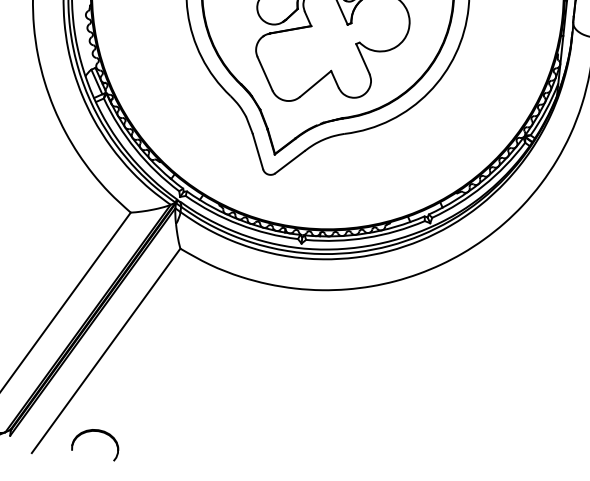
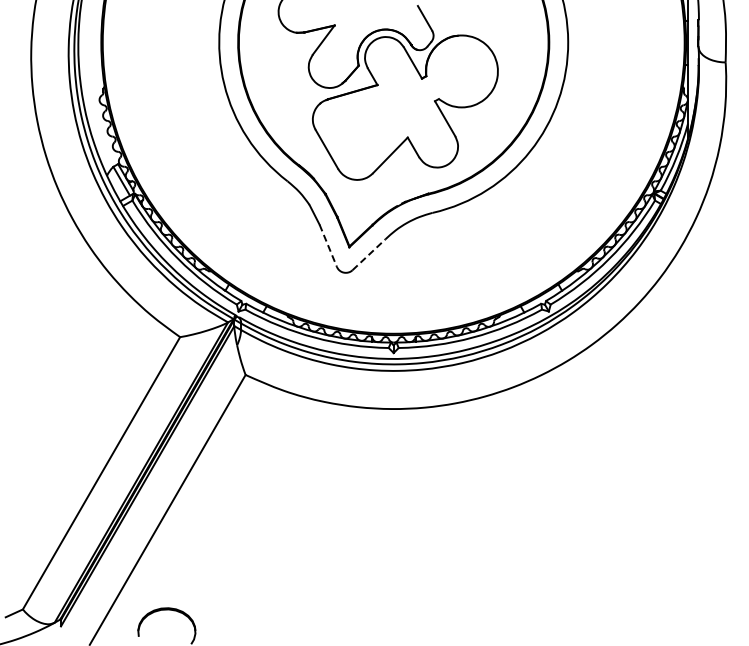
line: (258, 151) -> (328, 245), solid -> dashed
line: (290, 162) -> (369, 254), solid -> dashed

